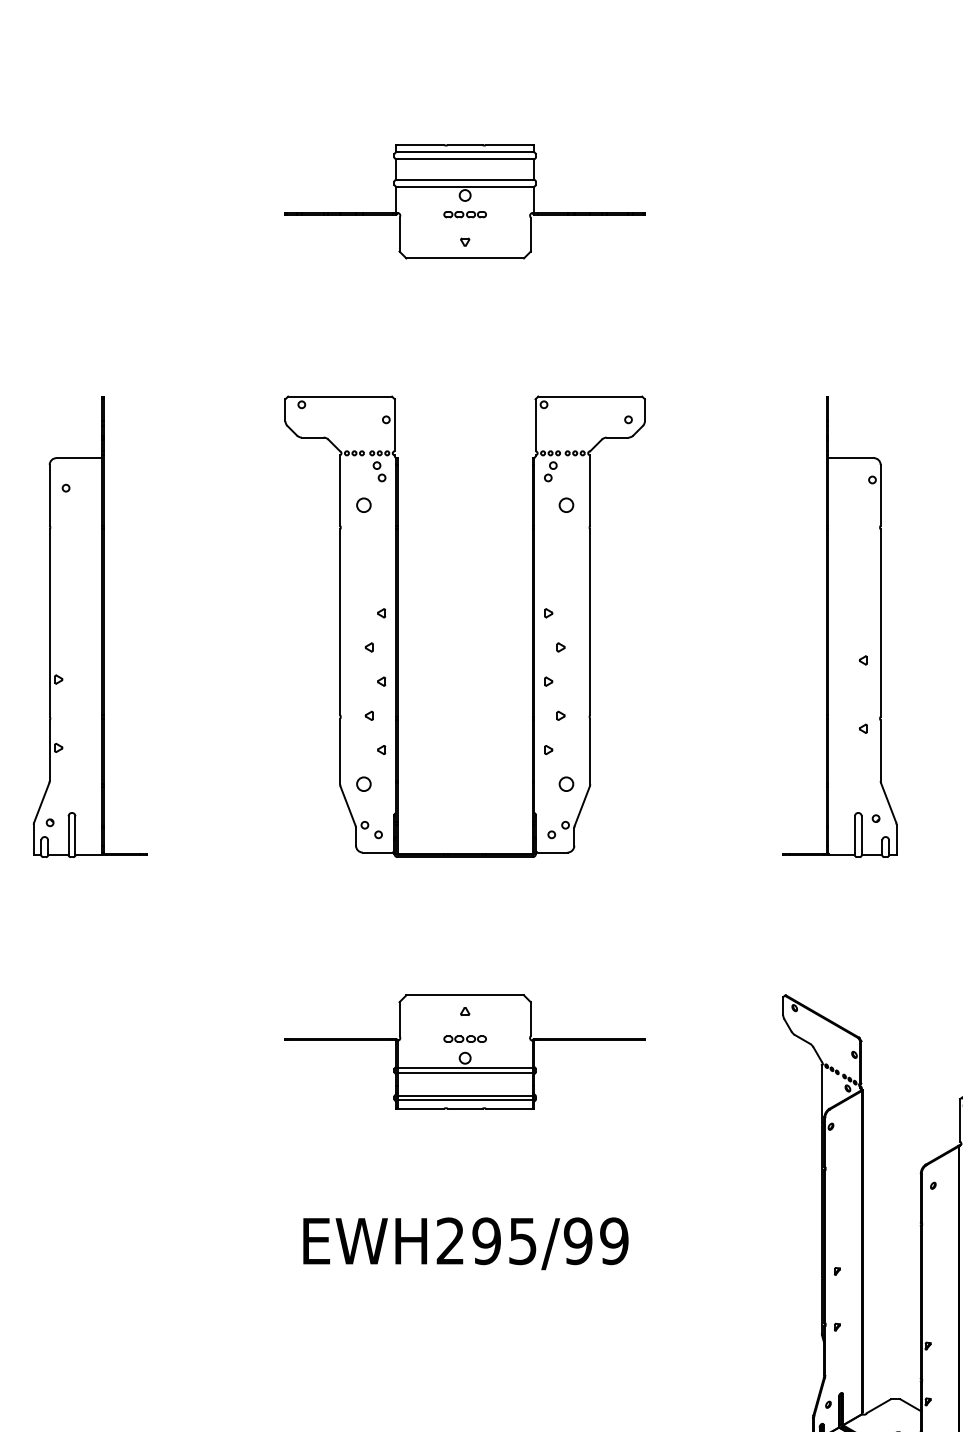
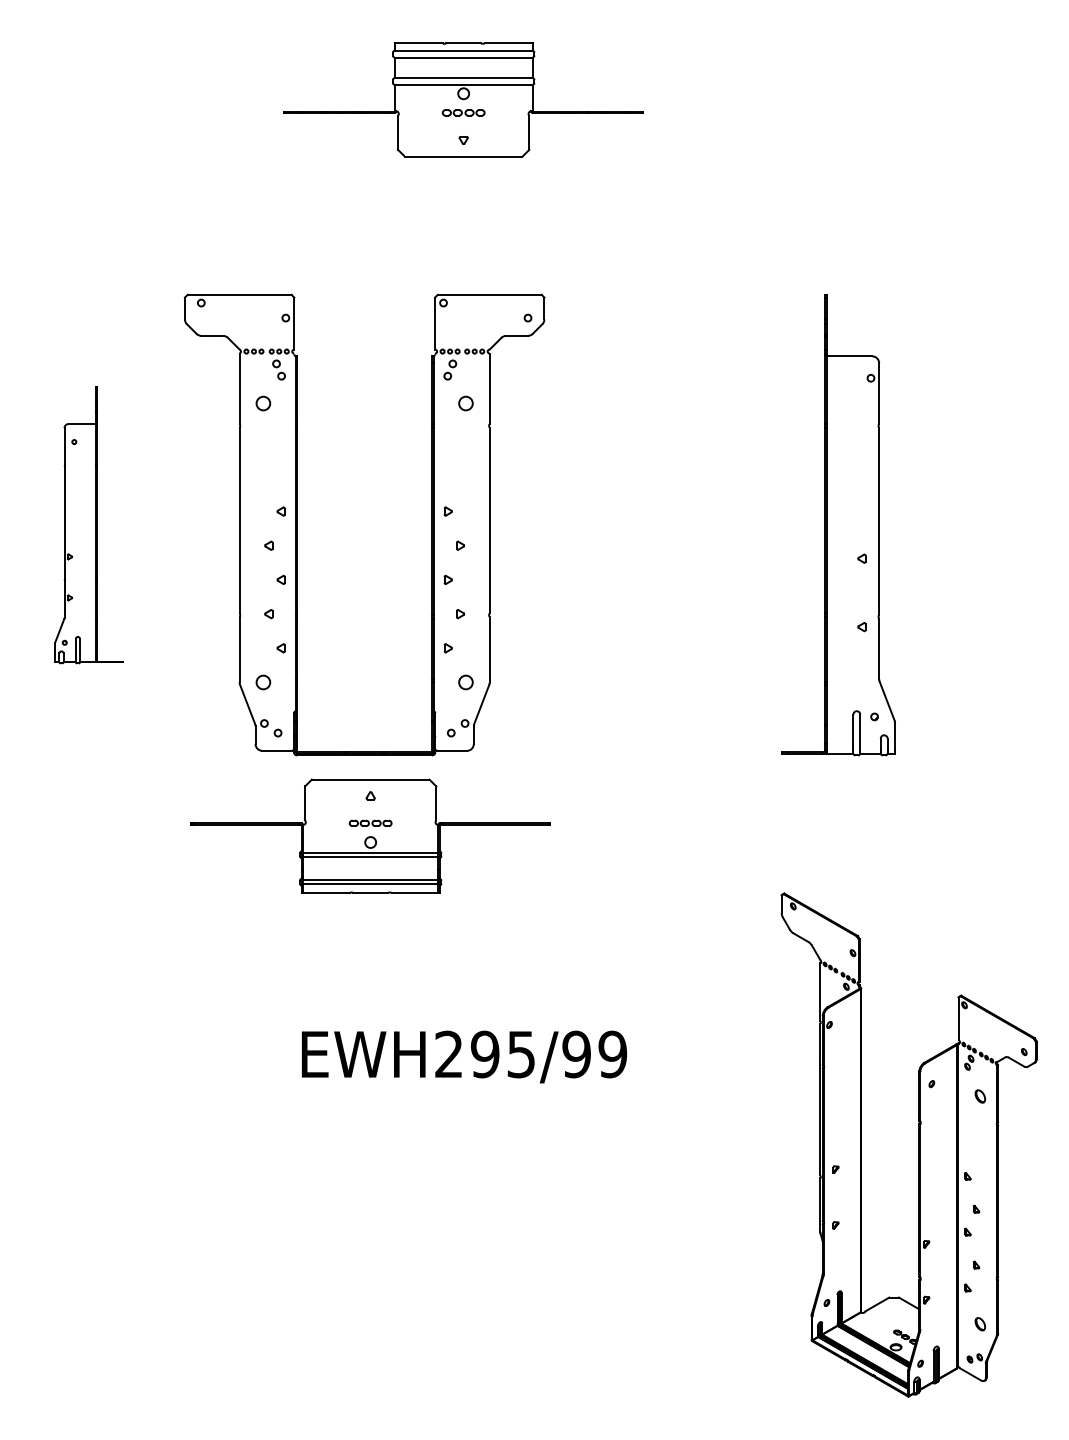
part: (398, 626) -> (297, 524), moved
part: (90, 627) -> (88, 525), size x0.6
part: (465, 1051) -> (370, 835), moved
text: (466, 1243) -> (464, 1056), moved

